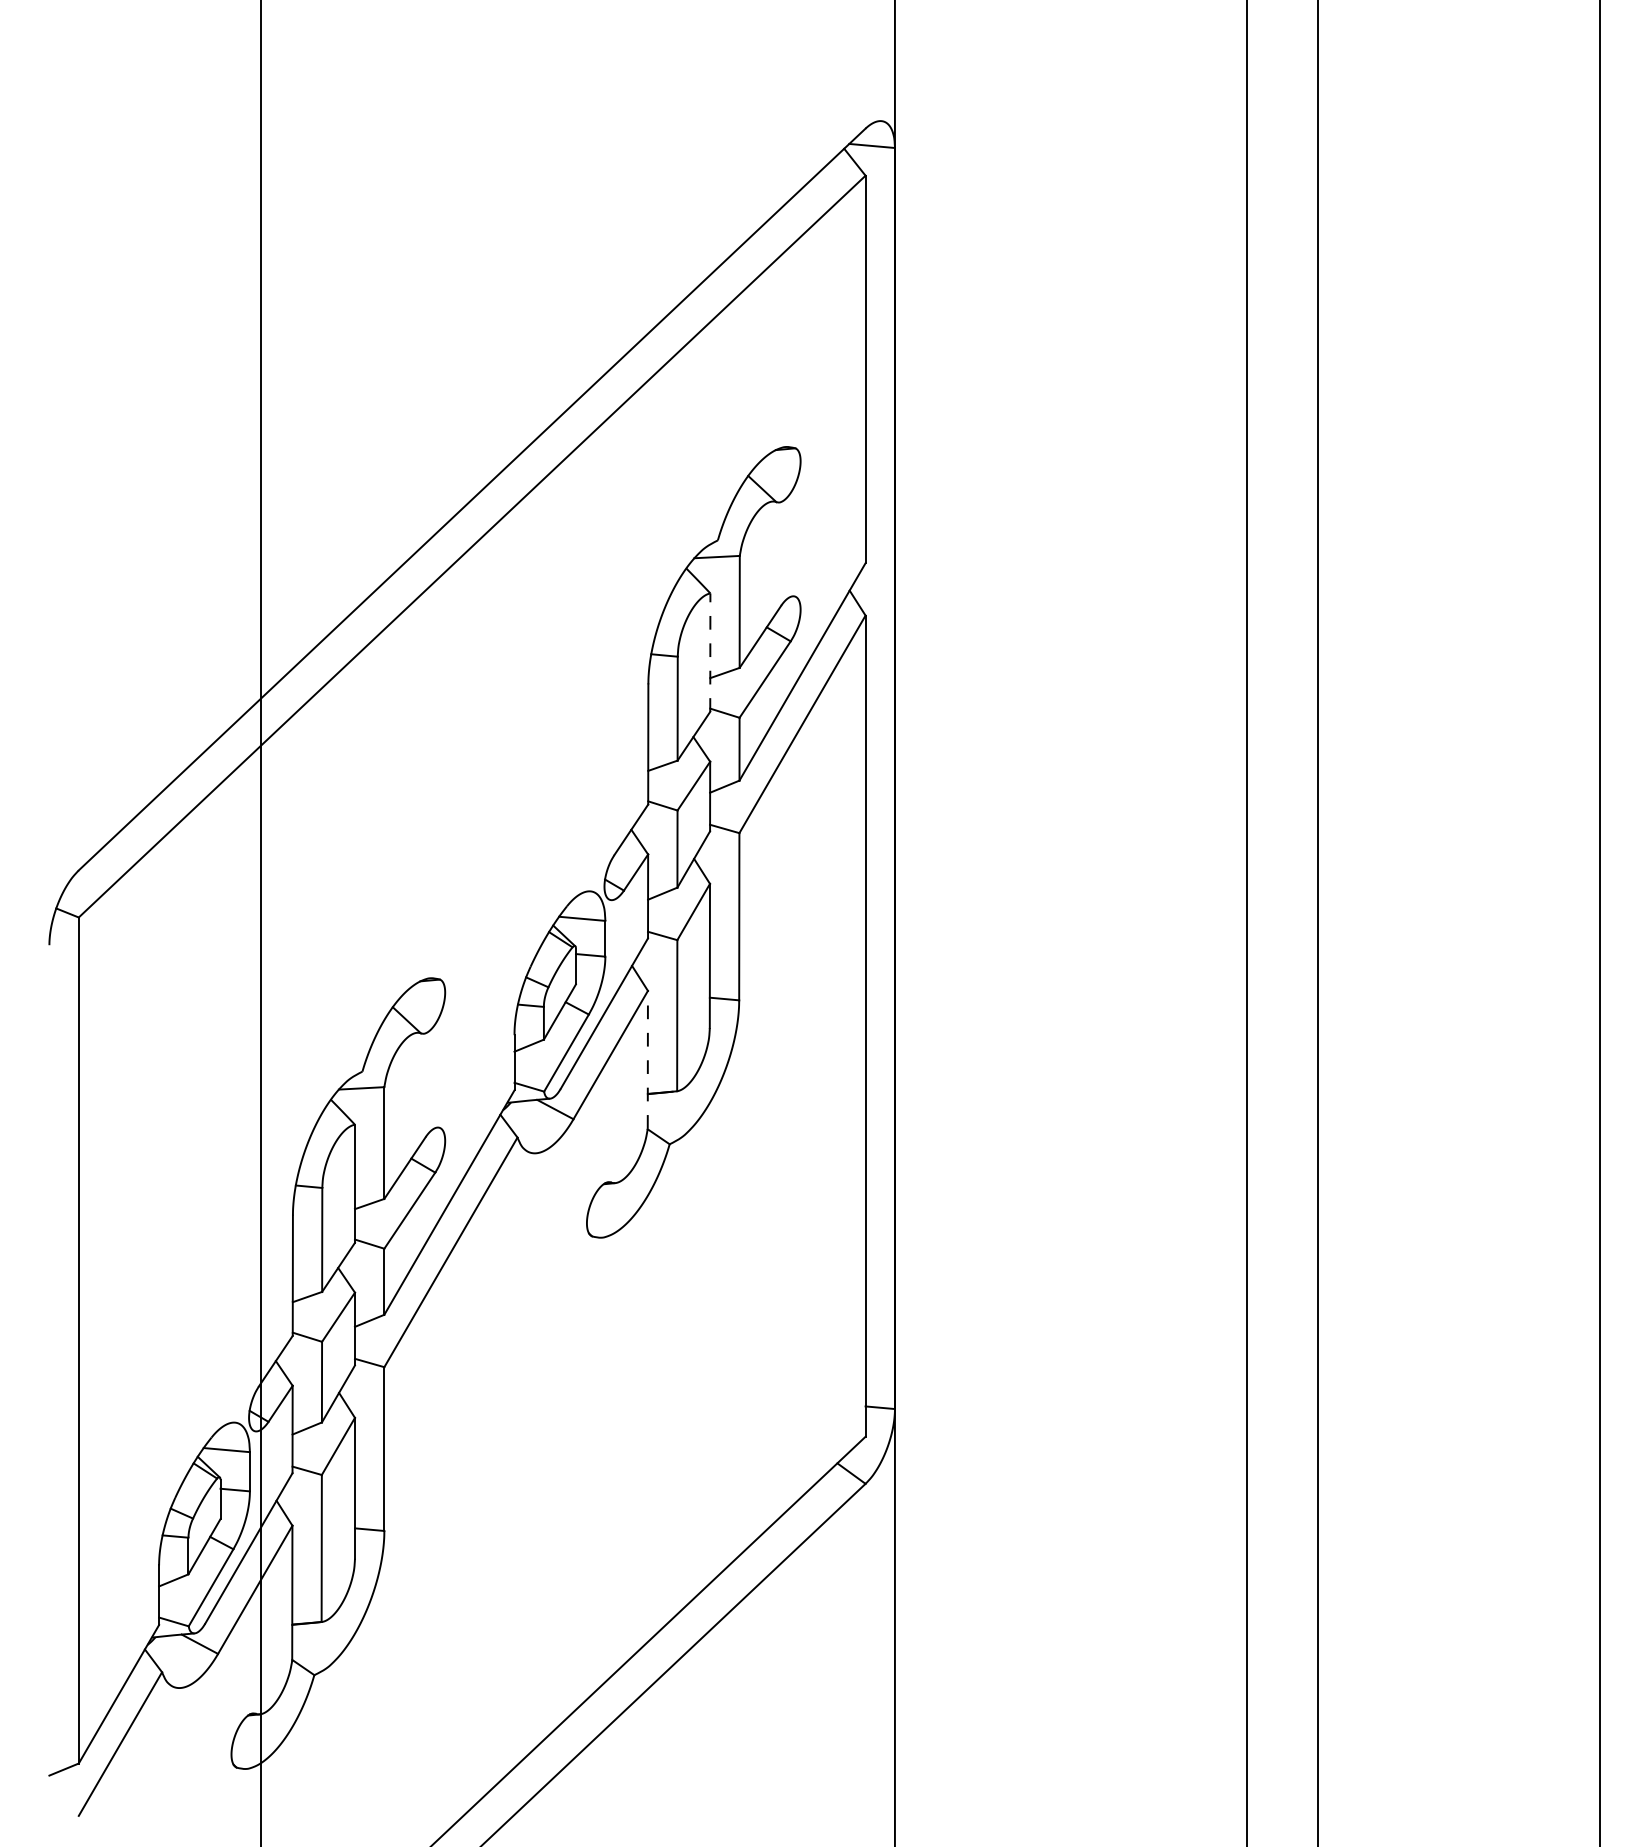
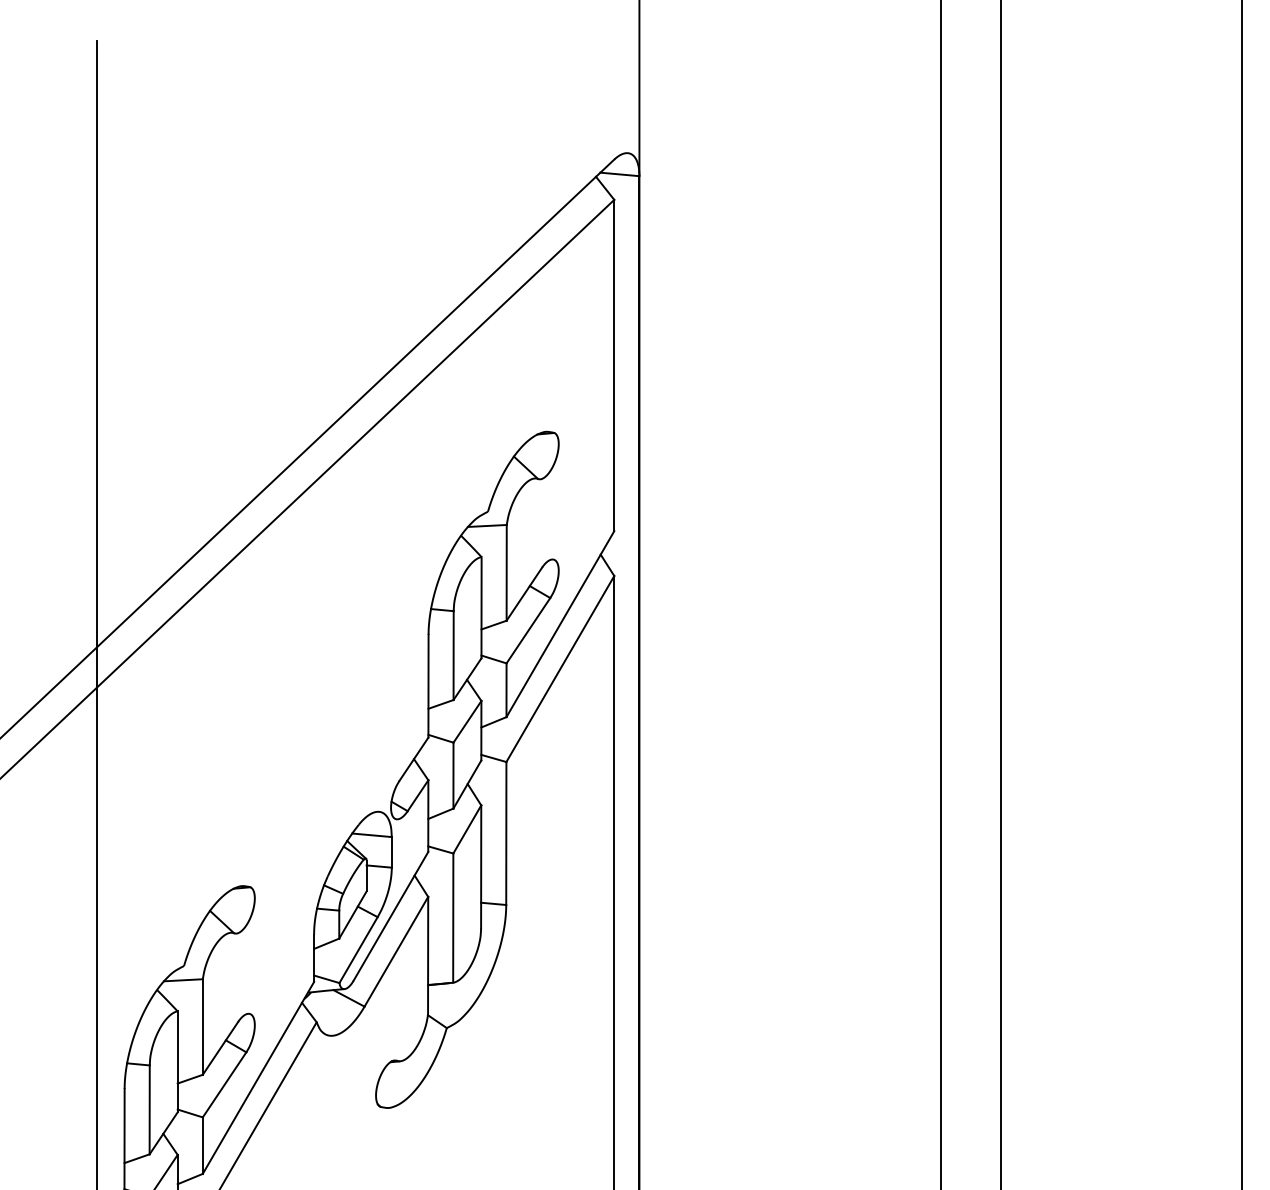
line: (710, 652) -> (481, 607), dashed -> solid
line: (647, 1059) -> (427, 955), dashed -> solid

